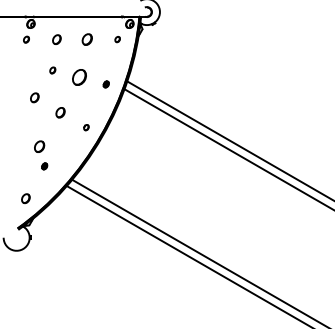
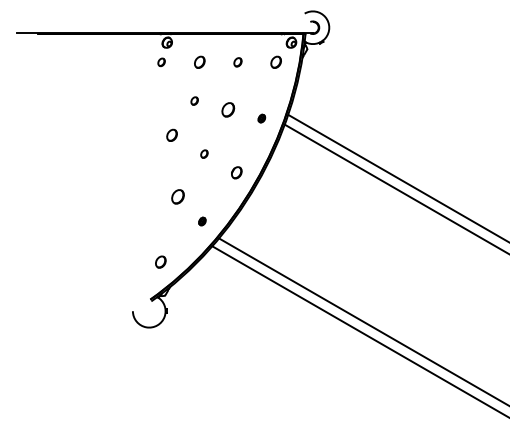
part: (117, 38) -> (275, 61), size x1.67
part: (86, 39) -> (237, 62), size x0.62
part: (79, 77) -> (228, 109), size x0.71
part: (60, 112) -> (204, 153), size x0.62
part: (86, 127) -> (236, 172), size x1.67
part: (44, 166) -> (202, 221), moved

